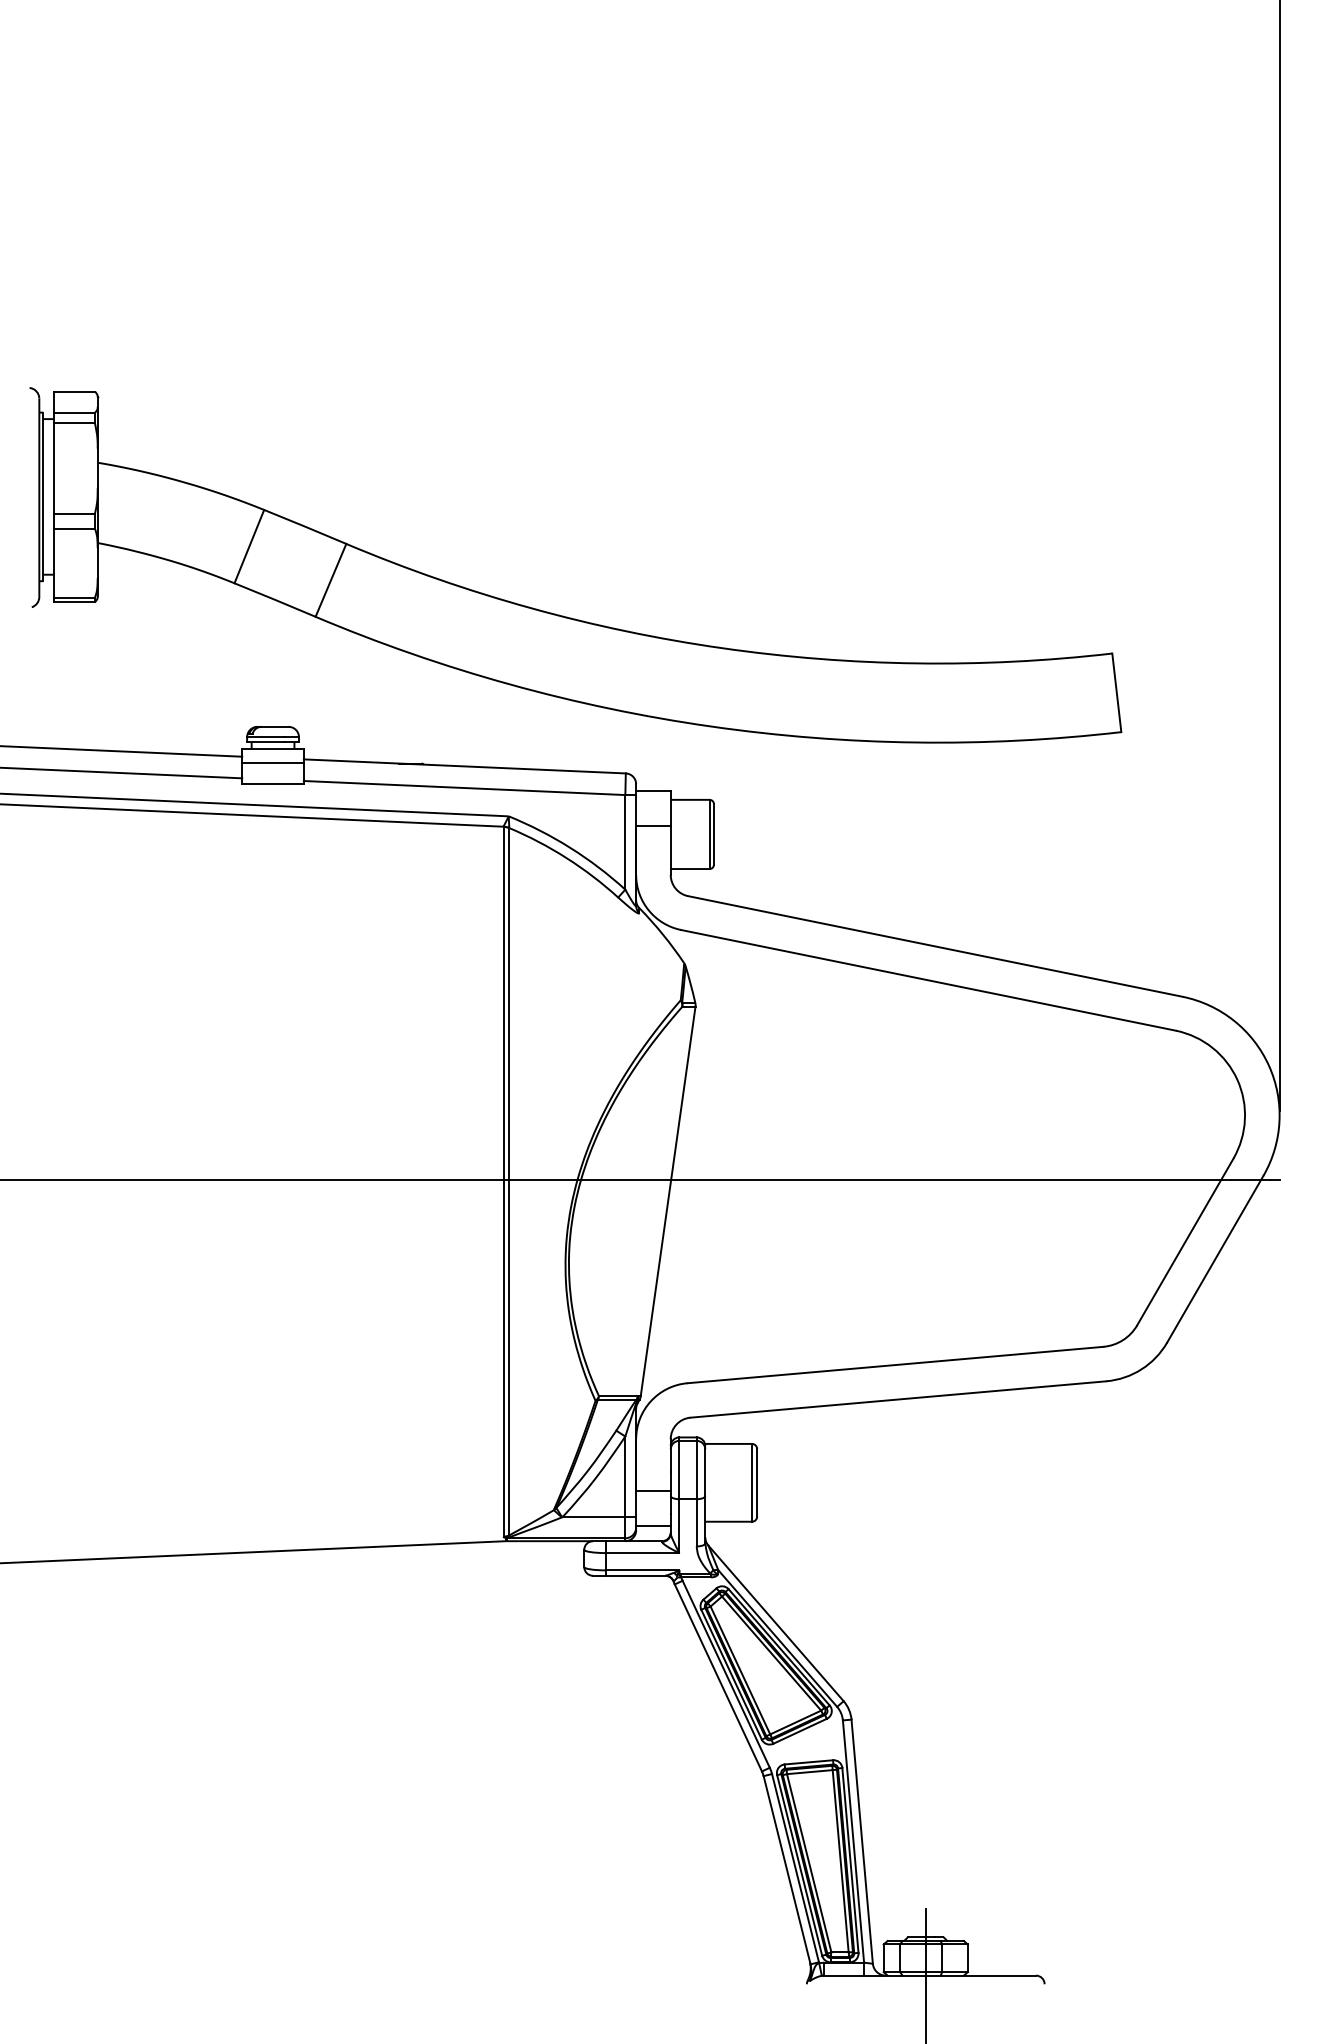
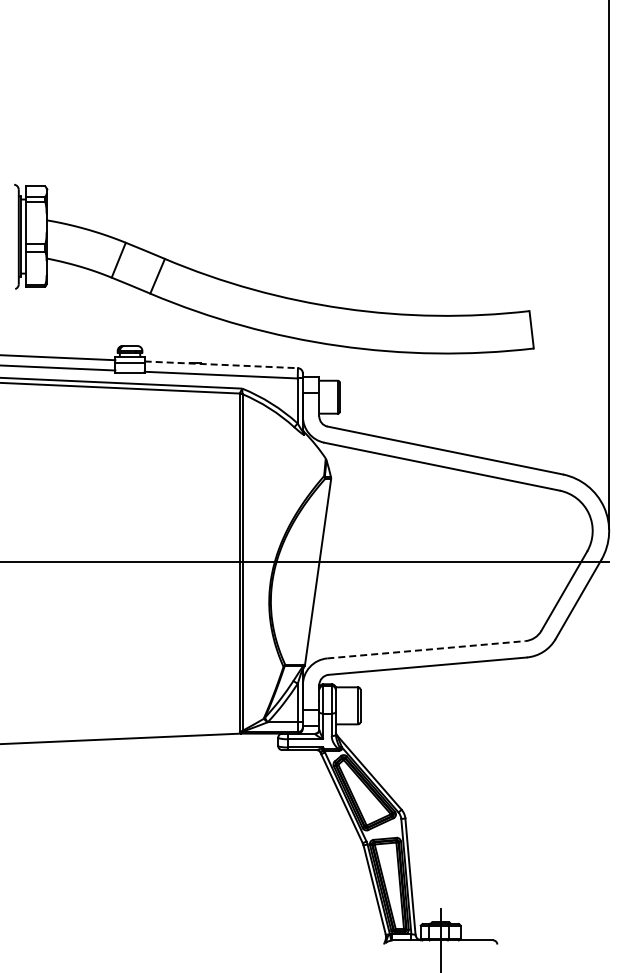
line: (465, 765) -> (221, 364), solid -> dashed
line: (895, 1364) -> (426, 649), solid -> dashed

